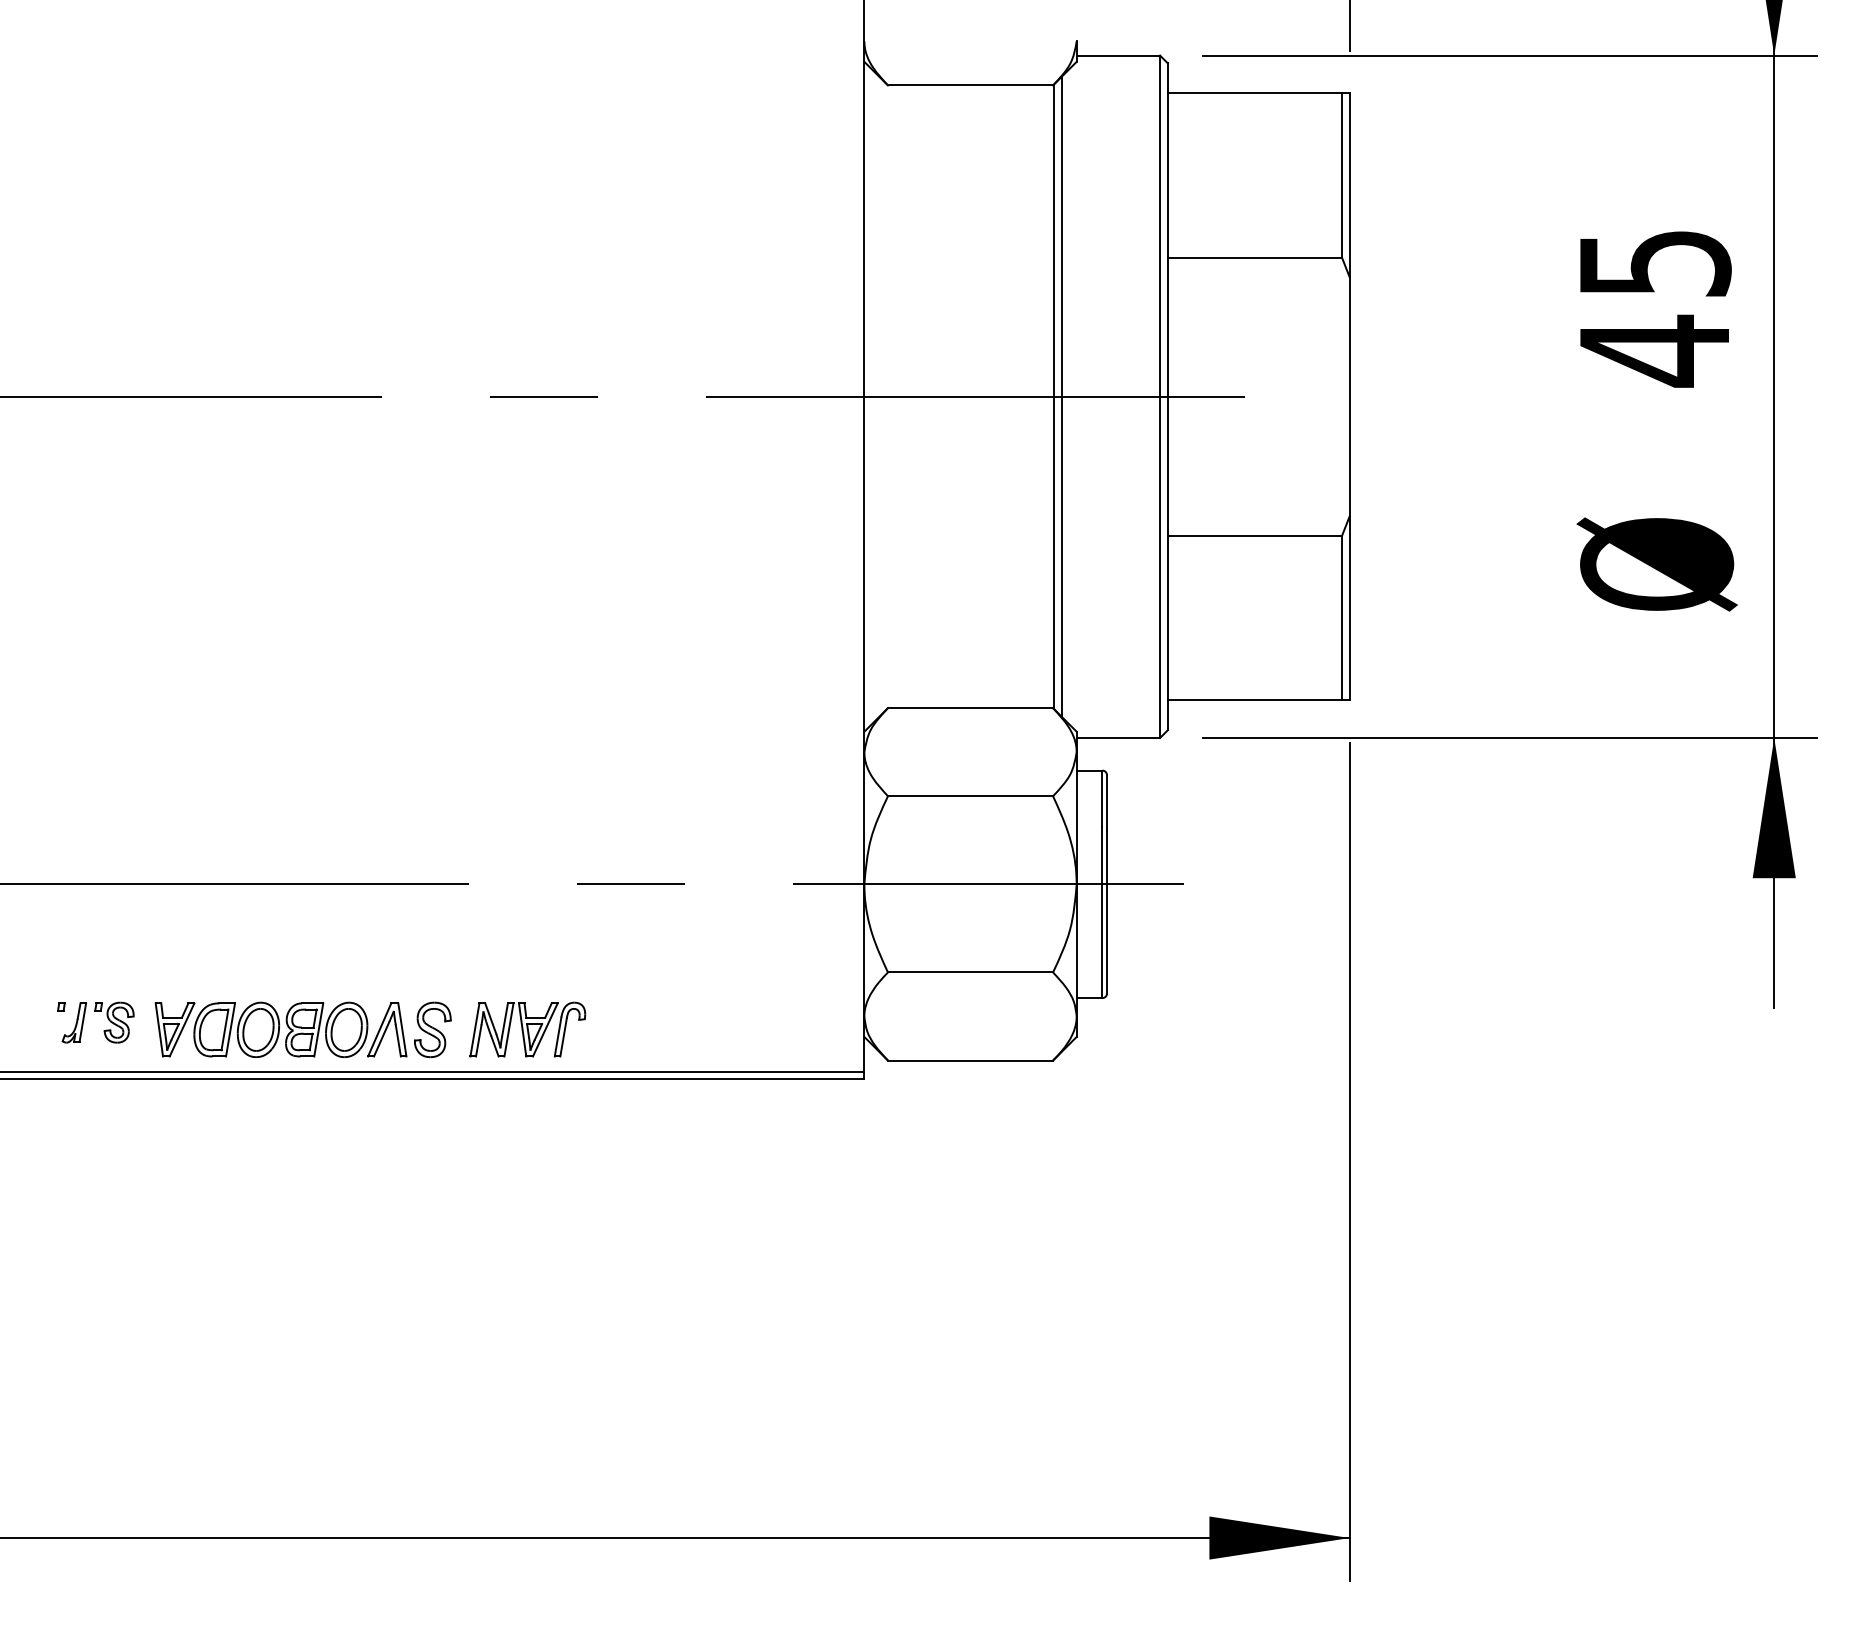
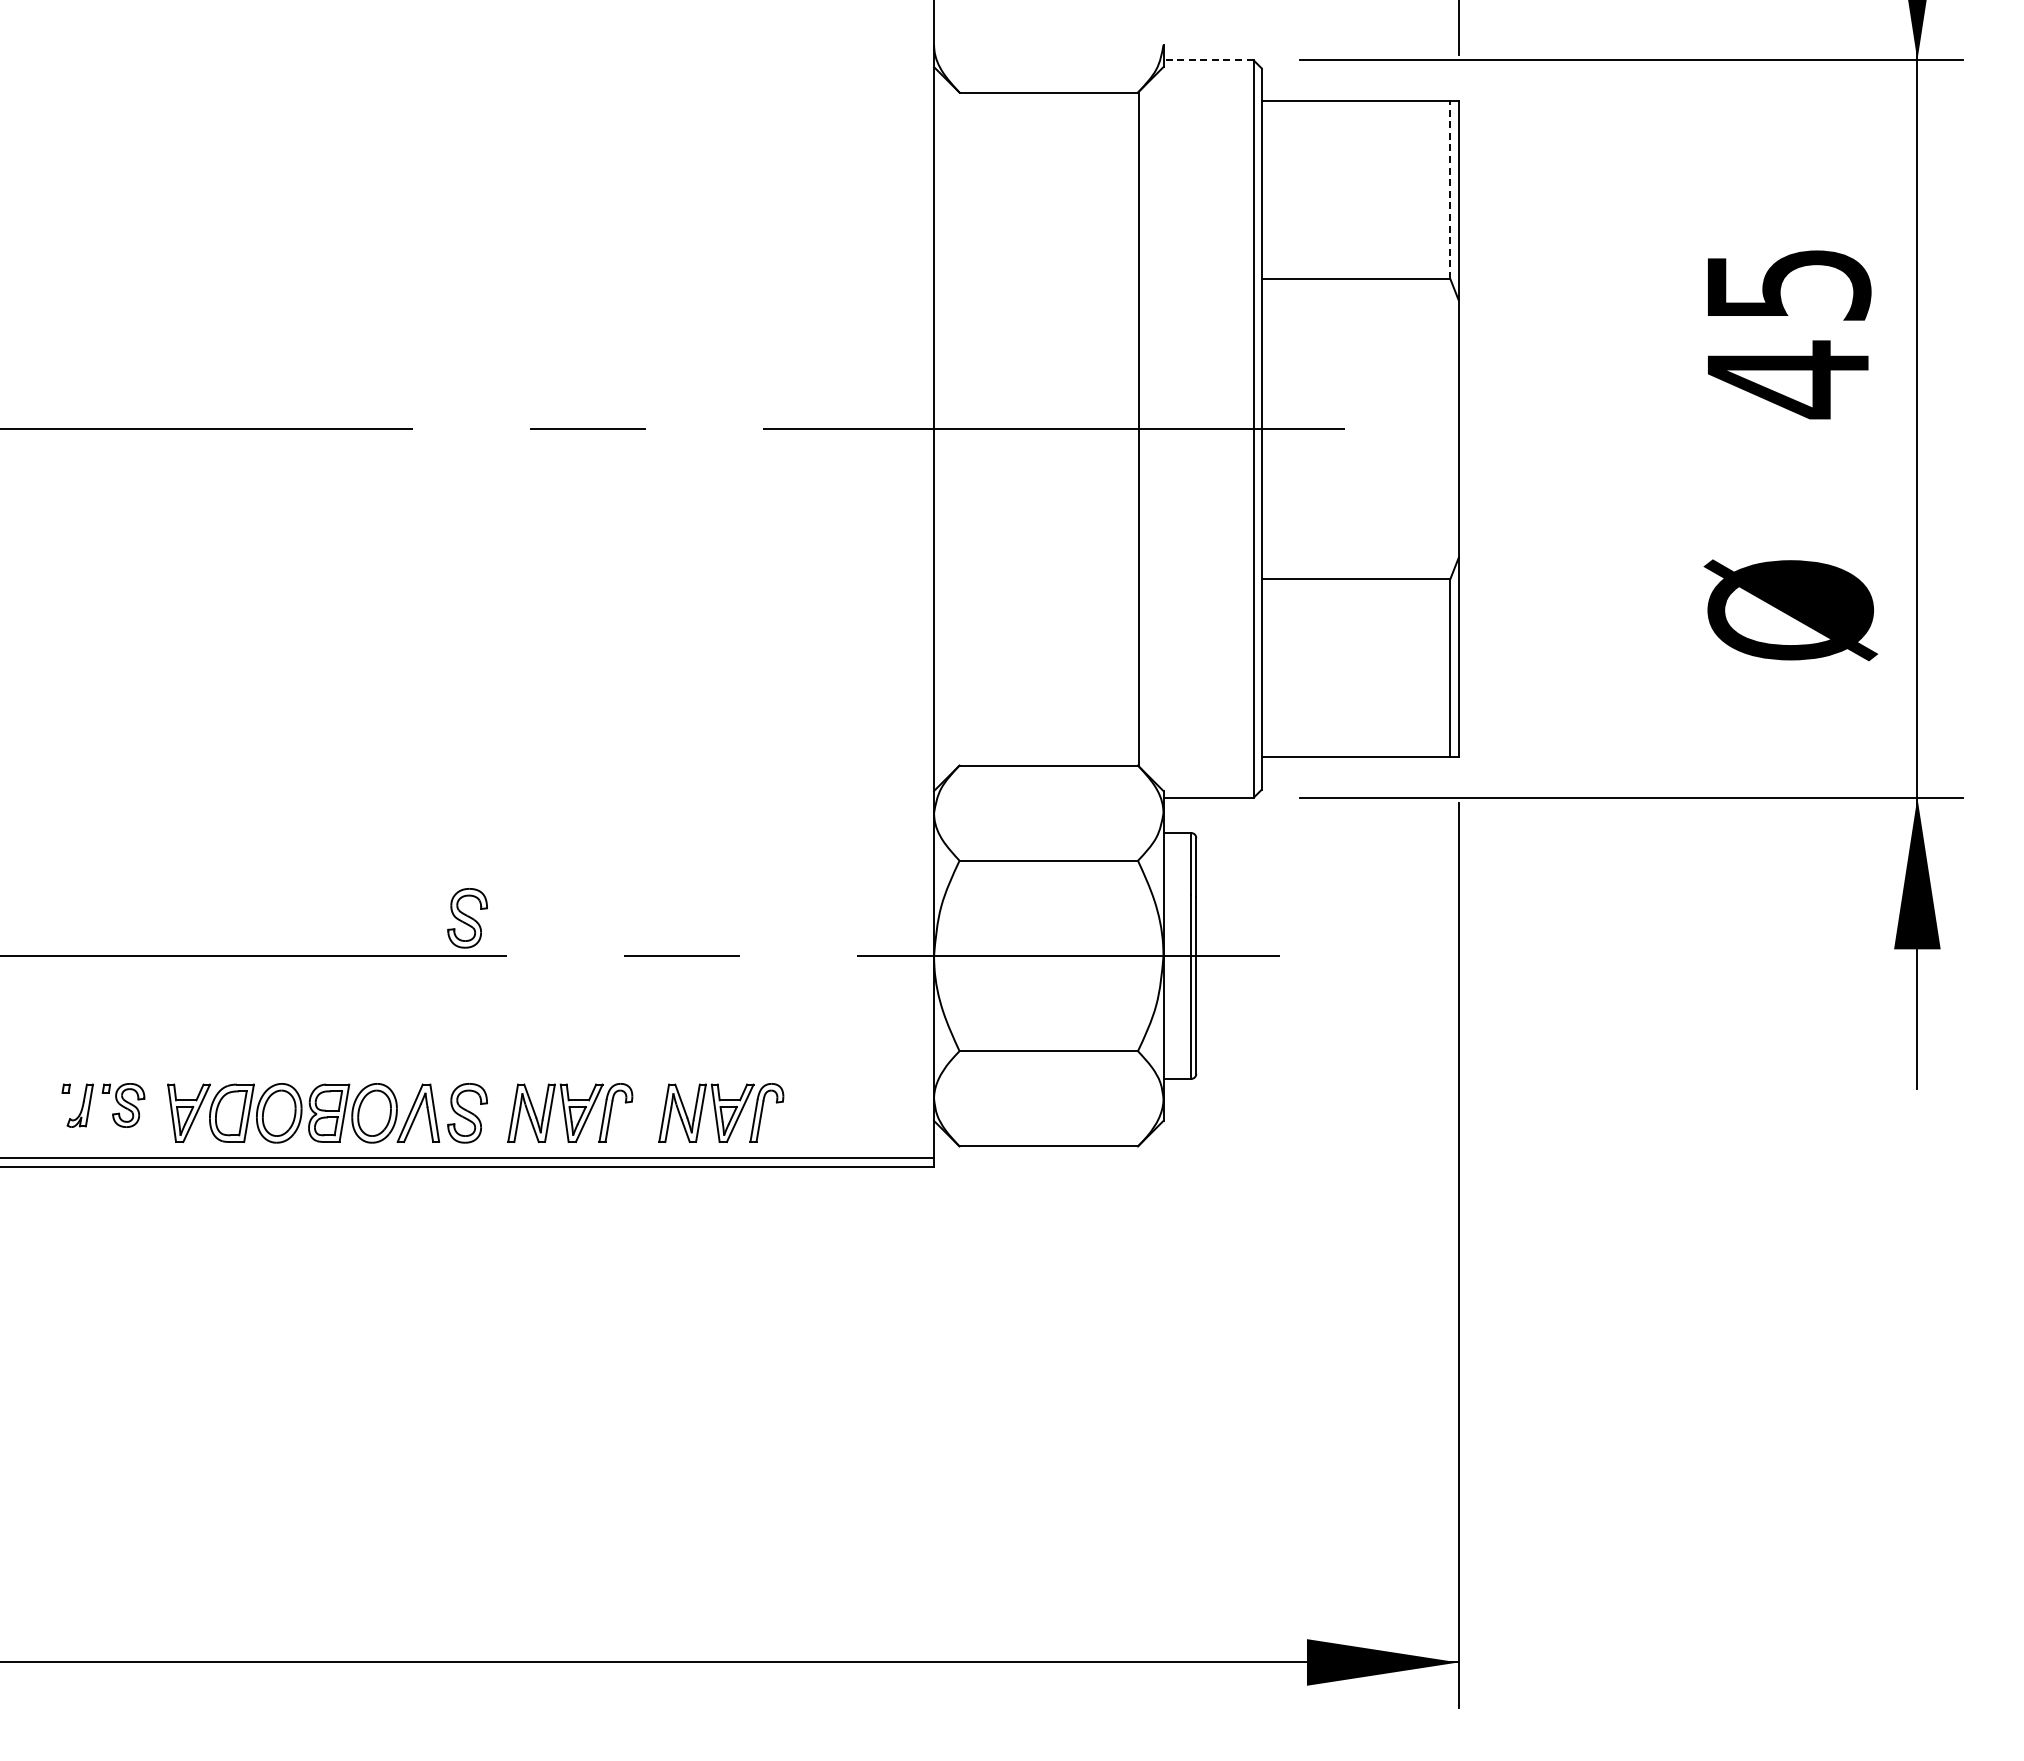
line: (1118, 55) -> (1208, 60), solid -> dashed
line: (1342, 176) -> (1450, 190), solid -> dashed
line: (1061, 396) -> (1147, 428), removed
part: (432, 849) -> (467, 918), added
part: (667, 1029) -> (721, 1112), added

